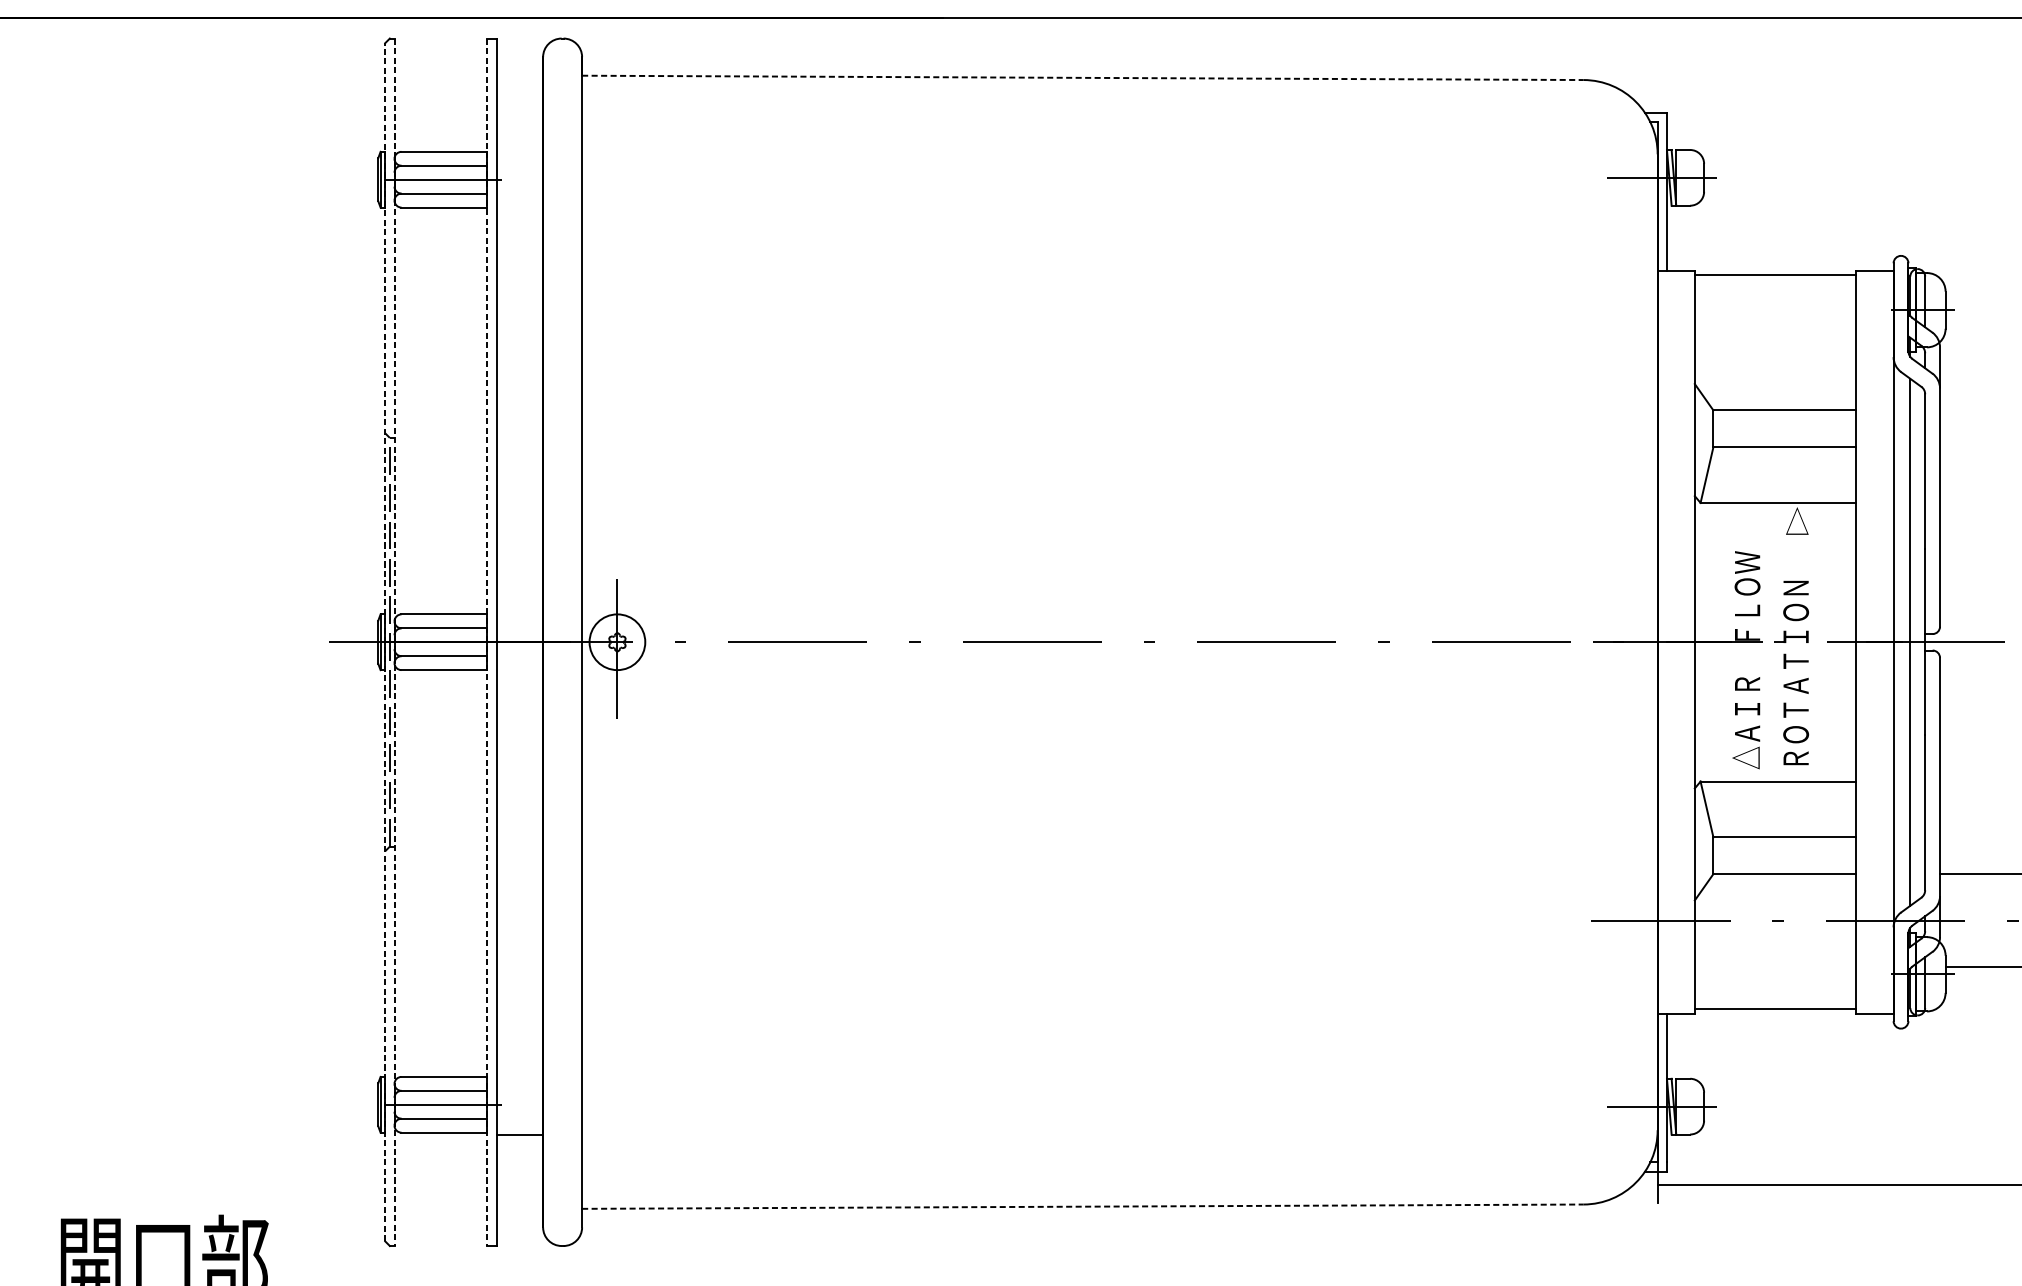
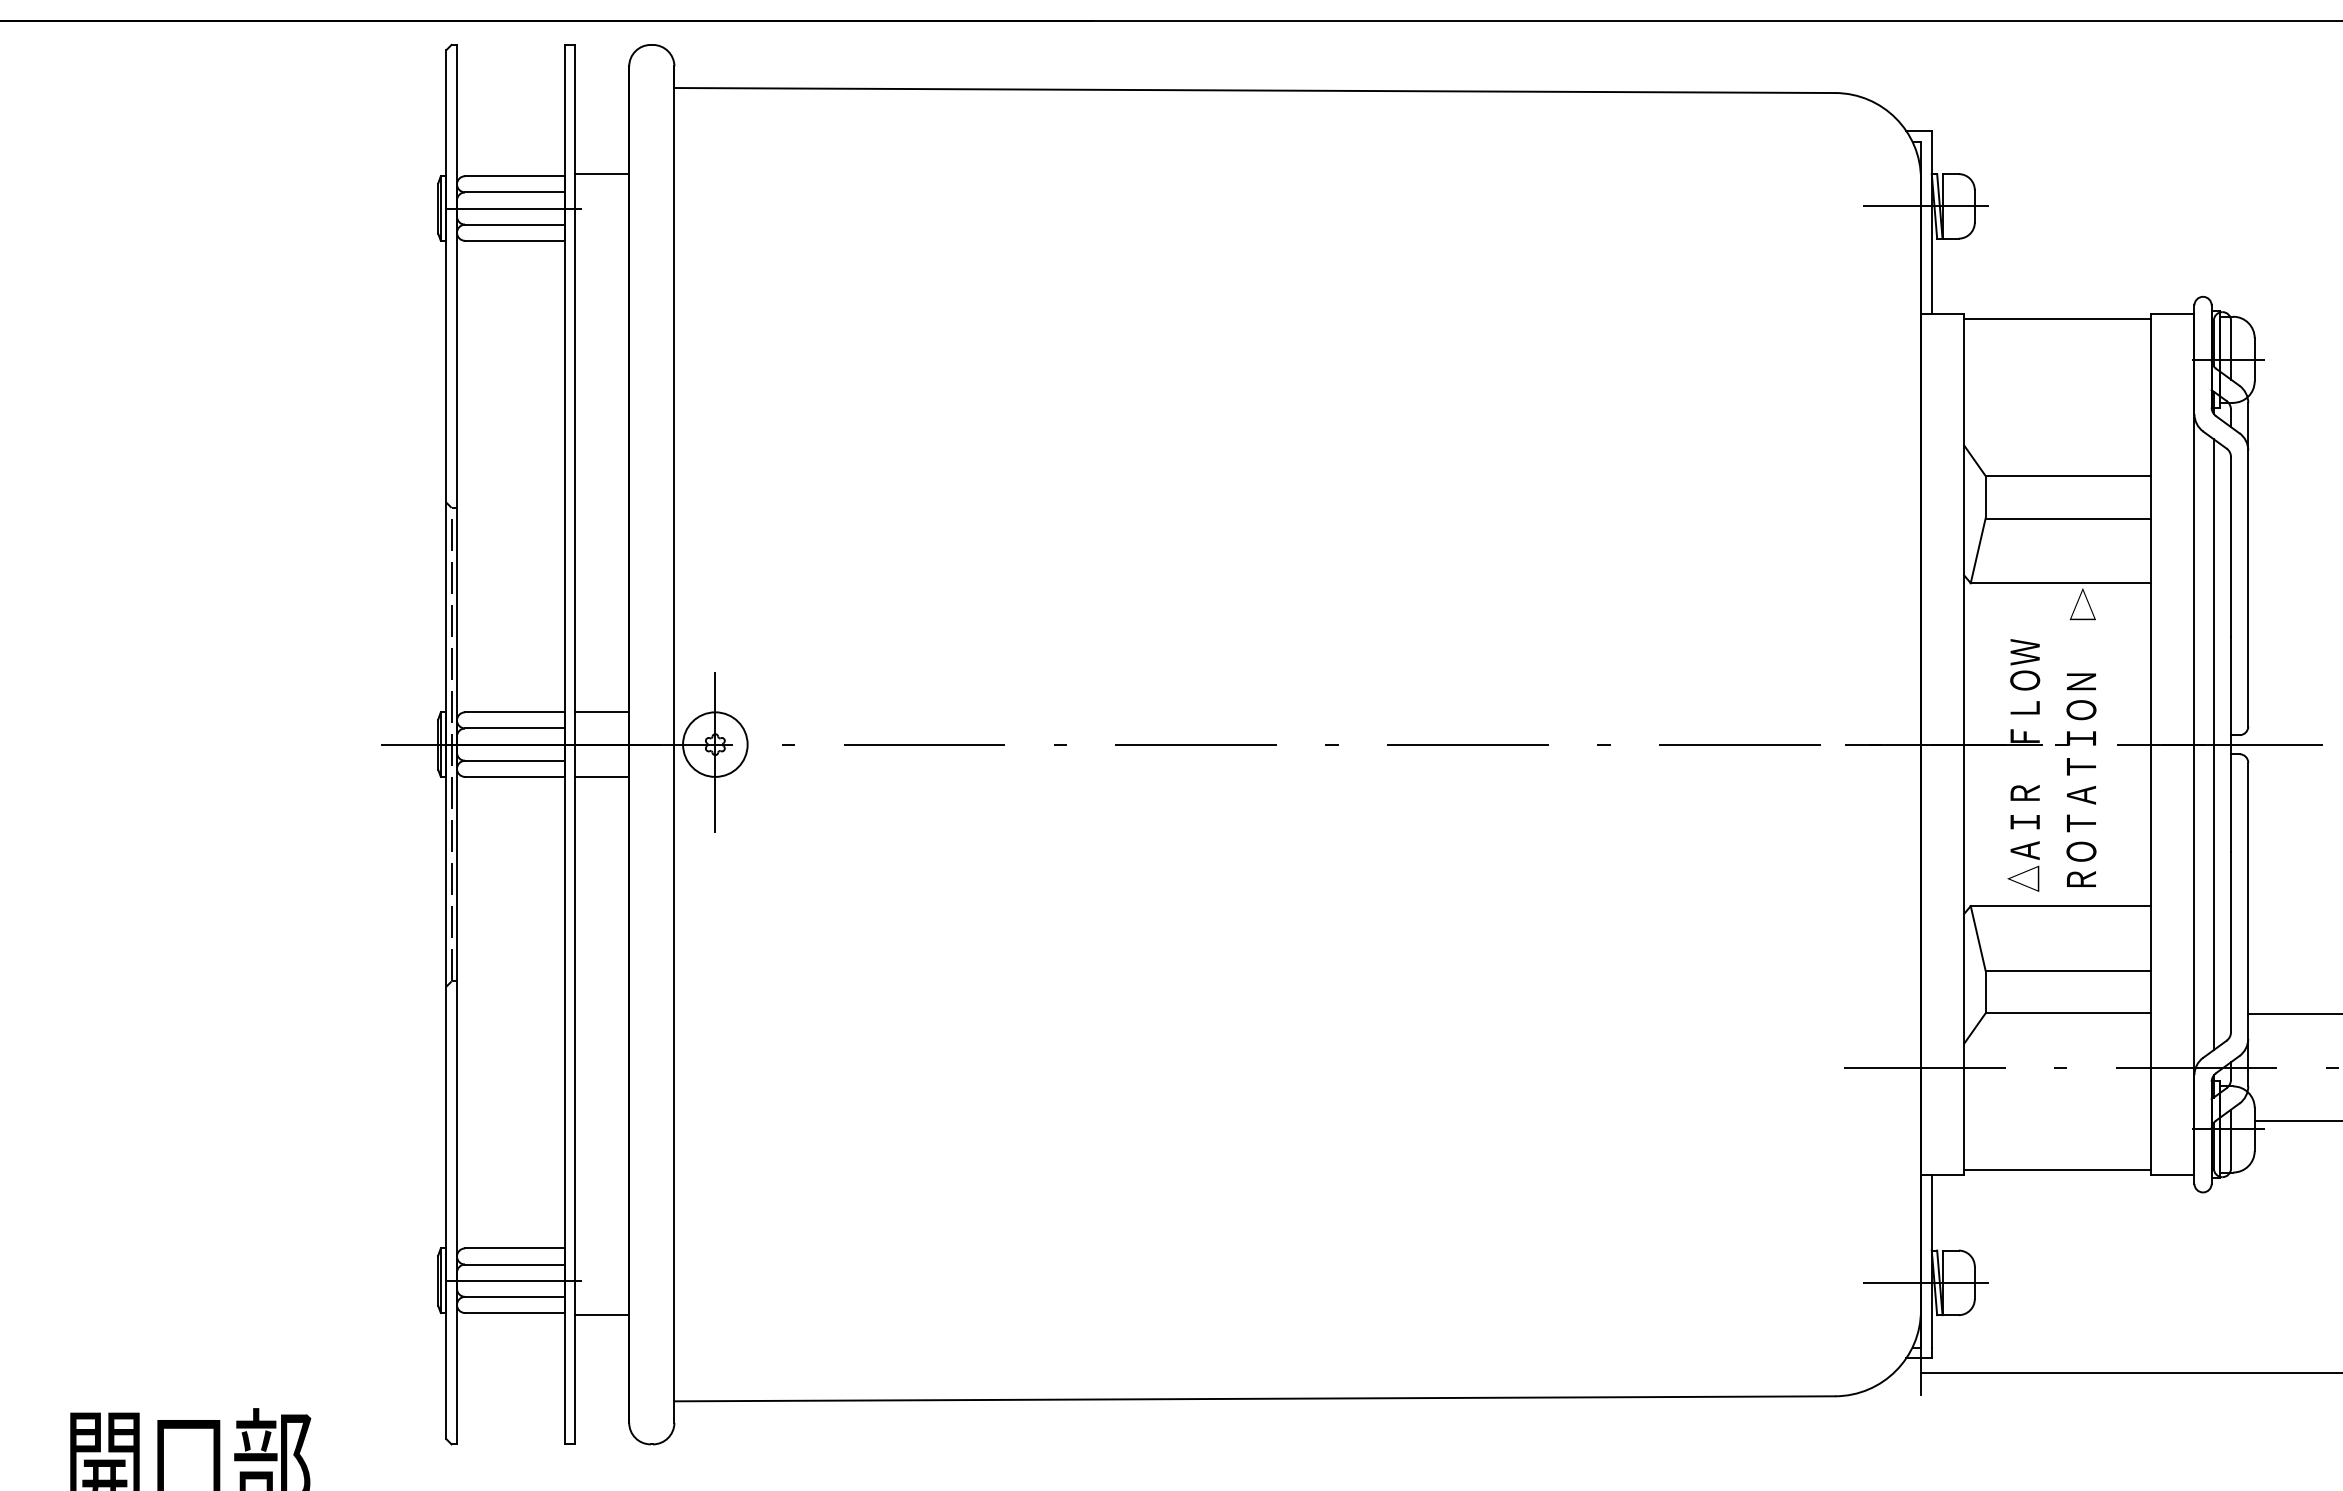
line: (1083, 77) -> (1255, 90), dashed -> solid
line: (520, 150) -> (602, 174), added
line: (520, 614) -> (602, 712), added
line: (385, 642) -> (446, 744), dashed -> solid
line: (394, 642) -> (456, 744), dashed -> solid
line: (487, 642) -> (564, 744), dashed -> solid
line: (520, 669) -> (602, 776), added
line: (1083, 1206) -> (1255, 1398), dashed -> solid

